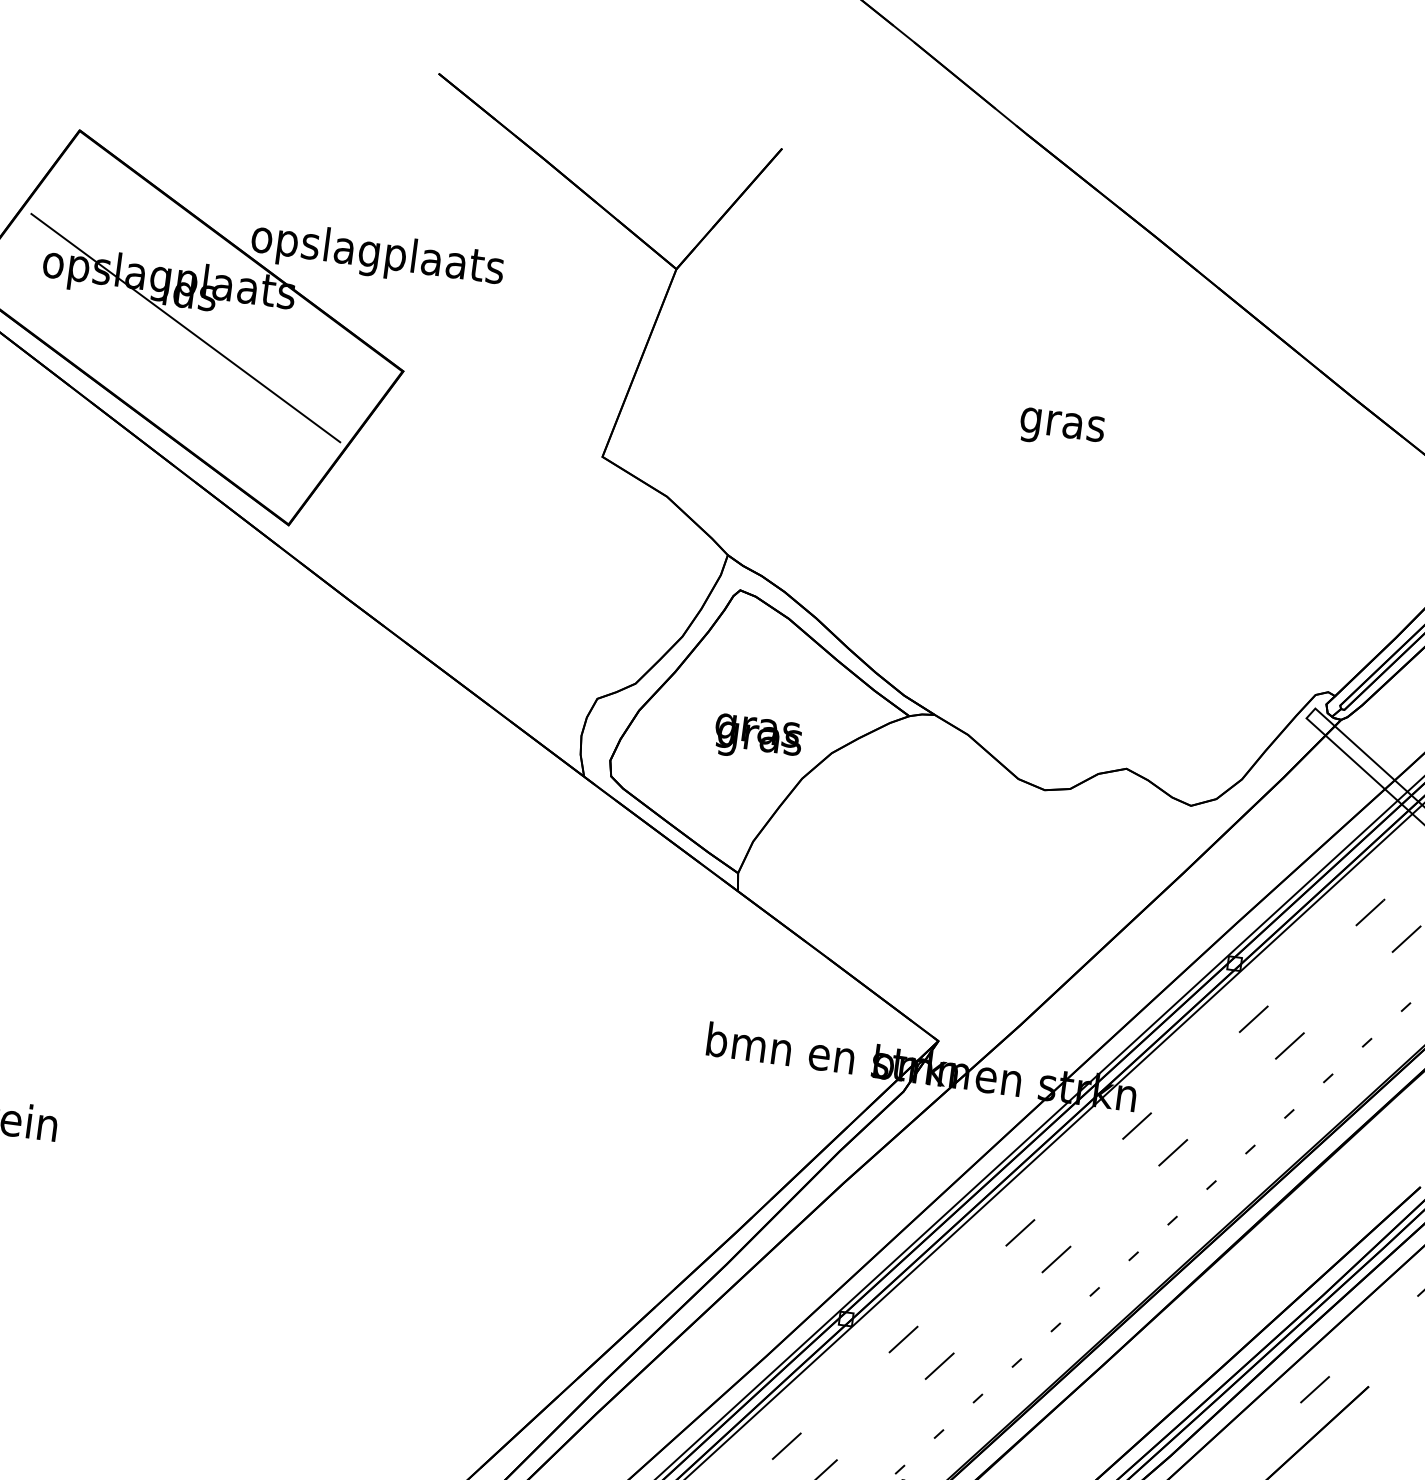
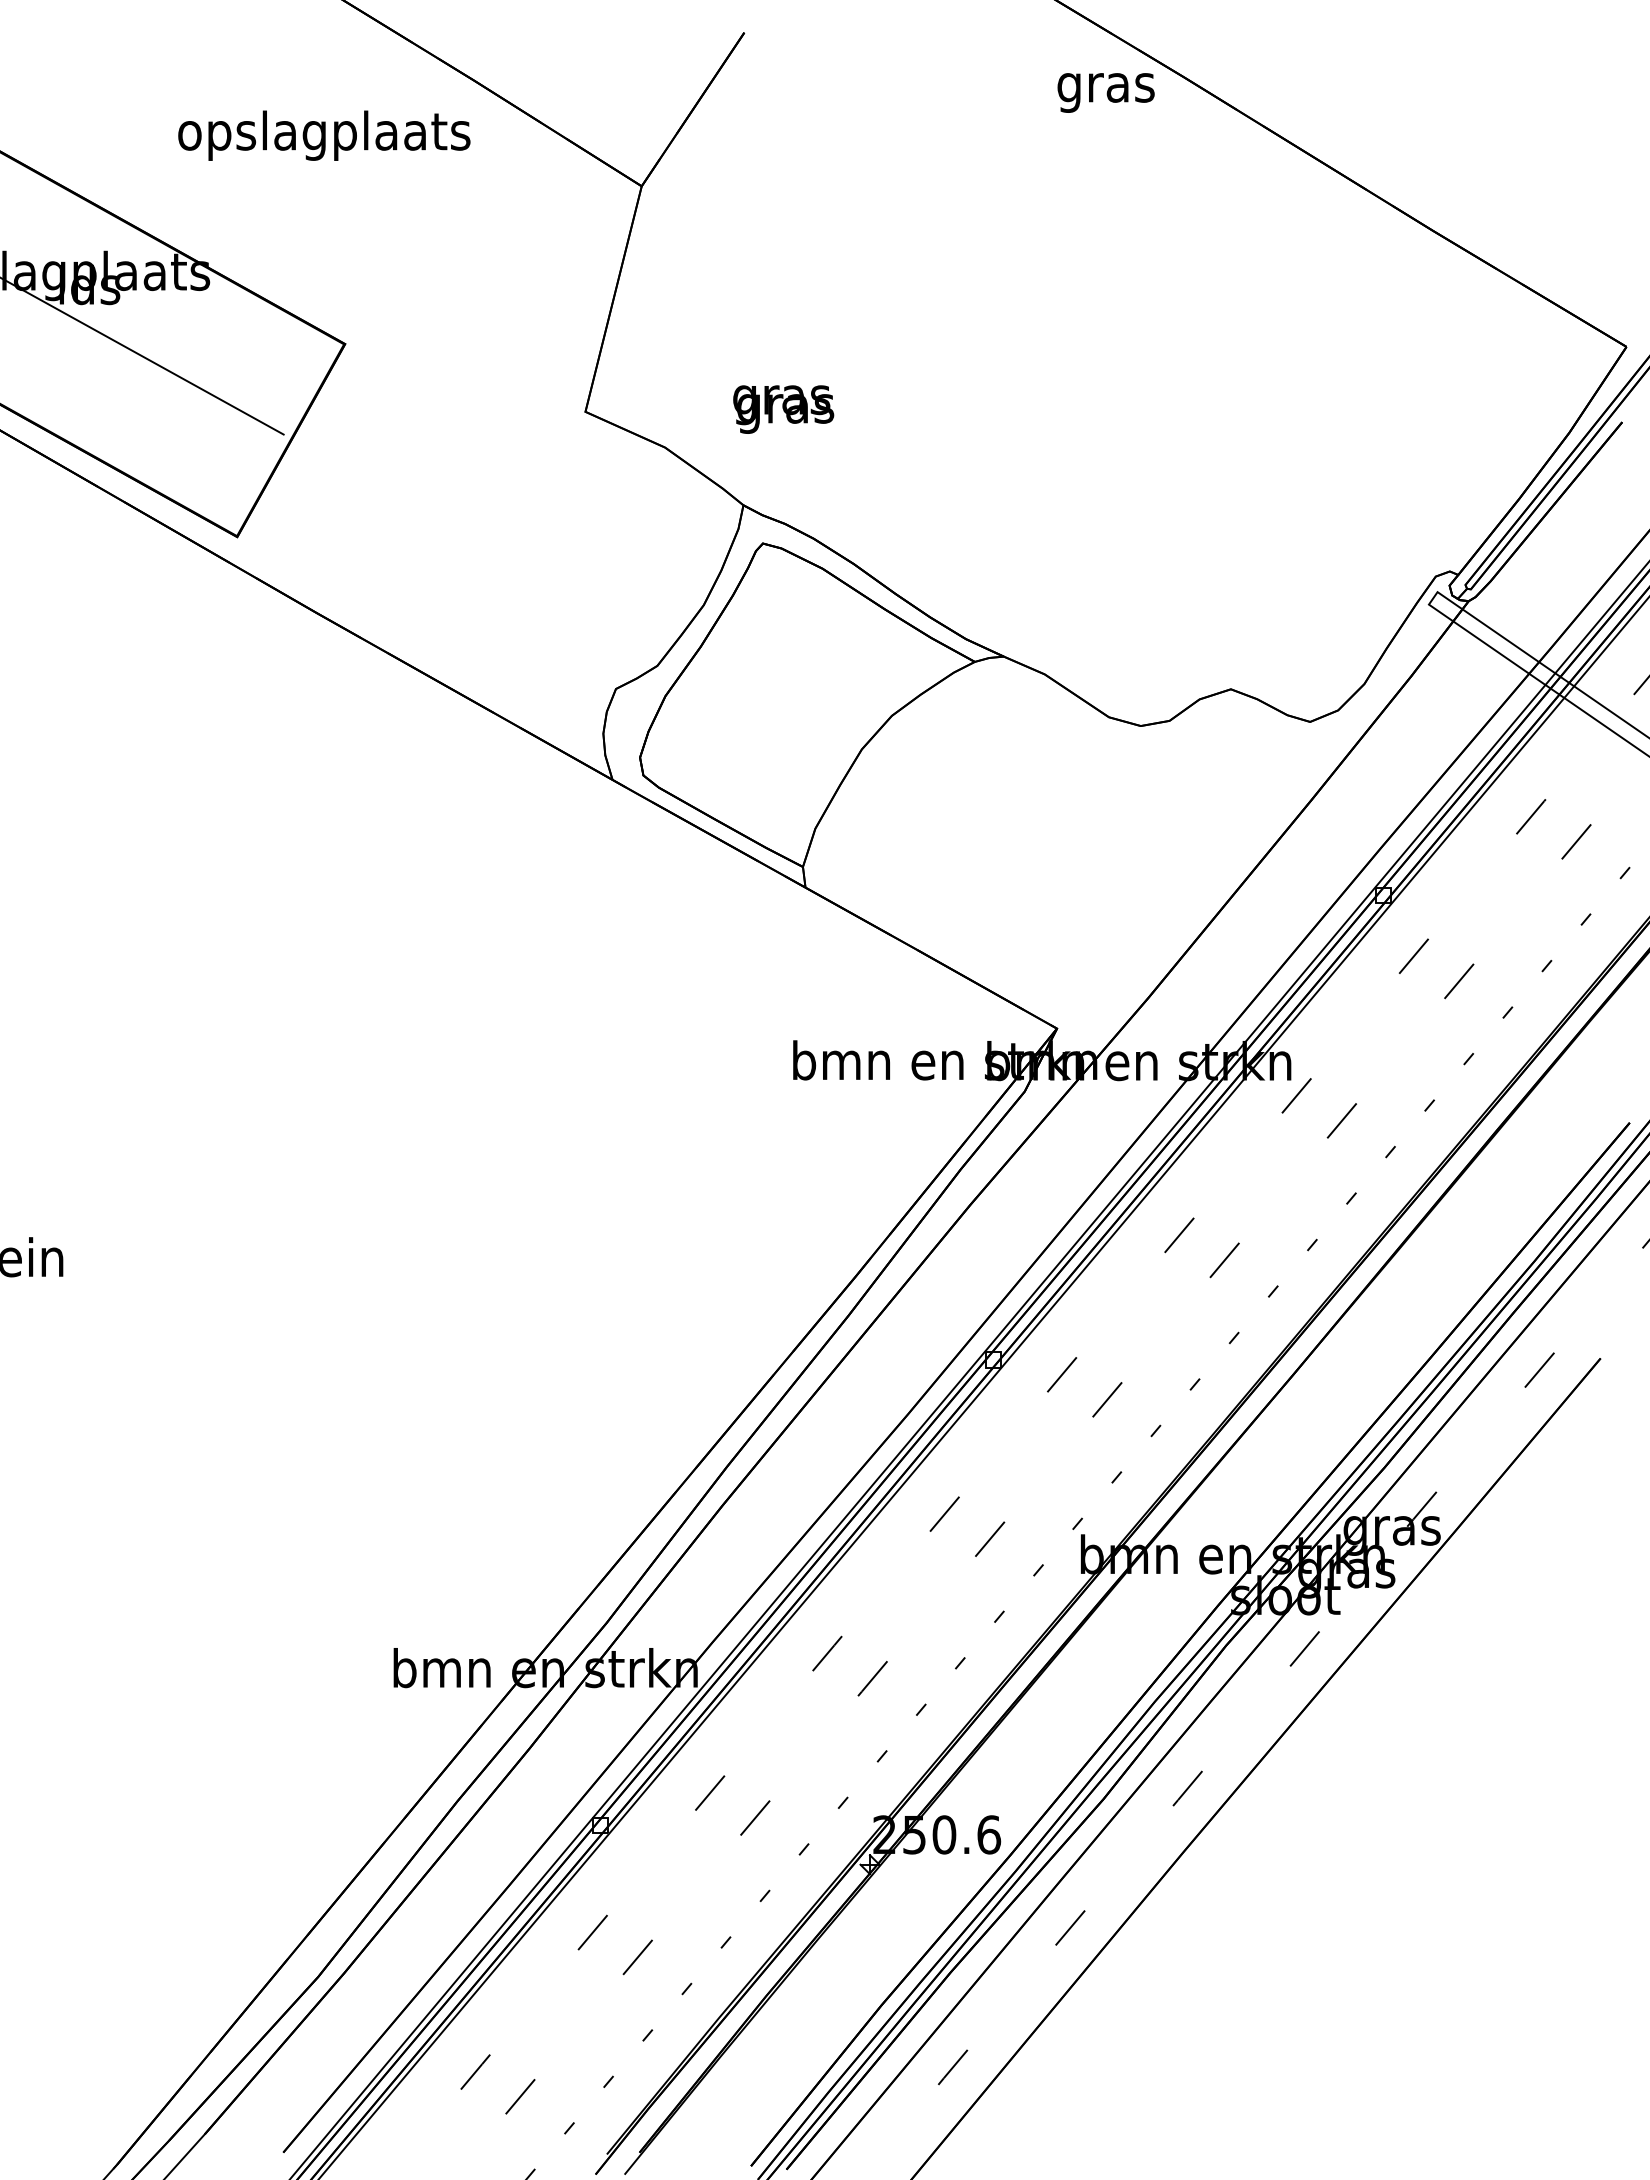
text: (377, 255) -> (324, 135), moved
text: (1061, 428) -> (1105, 92), moved
text: (758, 738) -> (783, 409), moved

